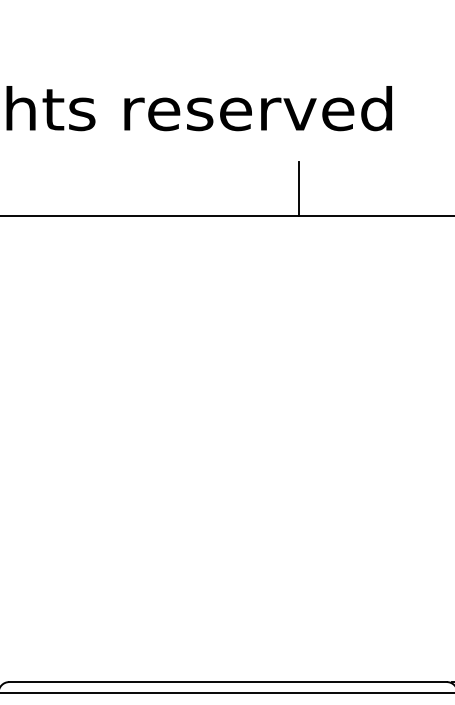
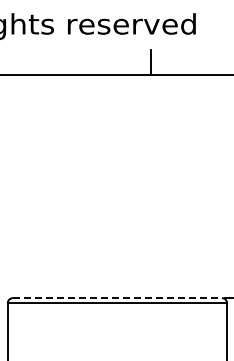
line: (228, 682) -> (117, 298), solid -> dashed

